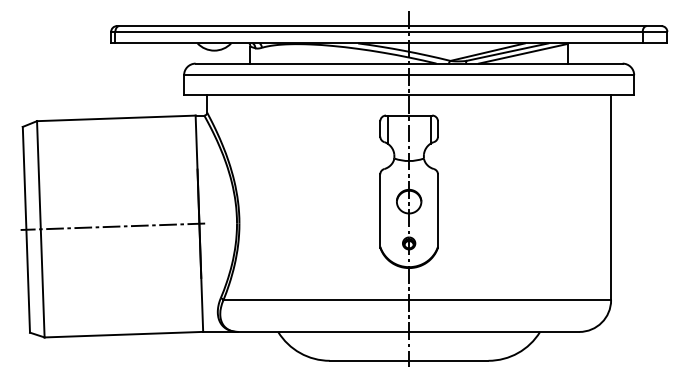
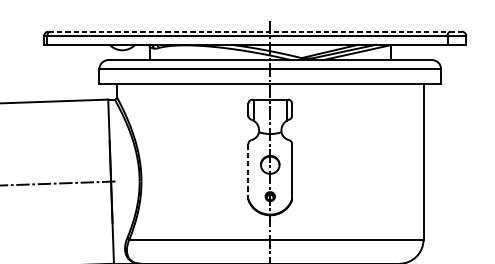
line: (389, 26) -> (255, 31), solid -> dashed
line: (380, 211) -> (248, 172), solid -> dashed

